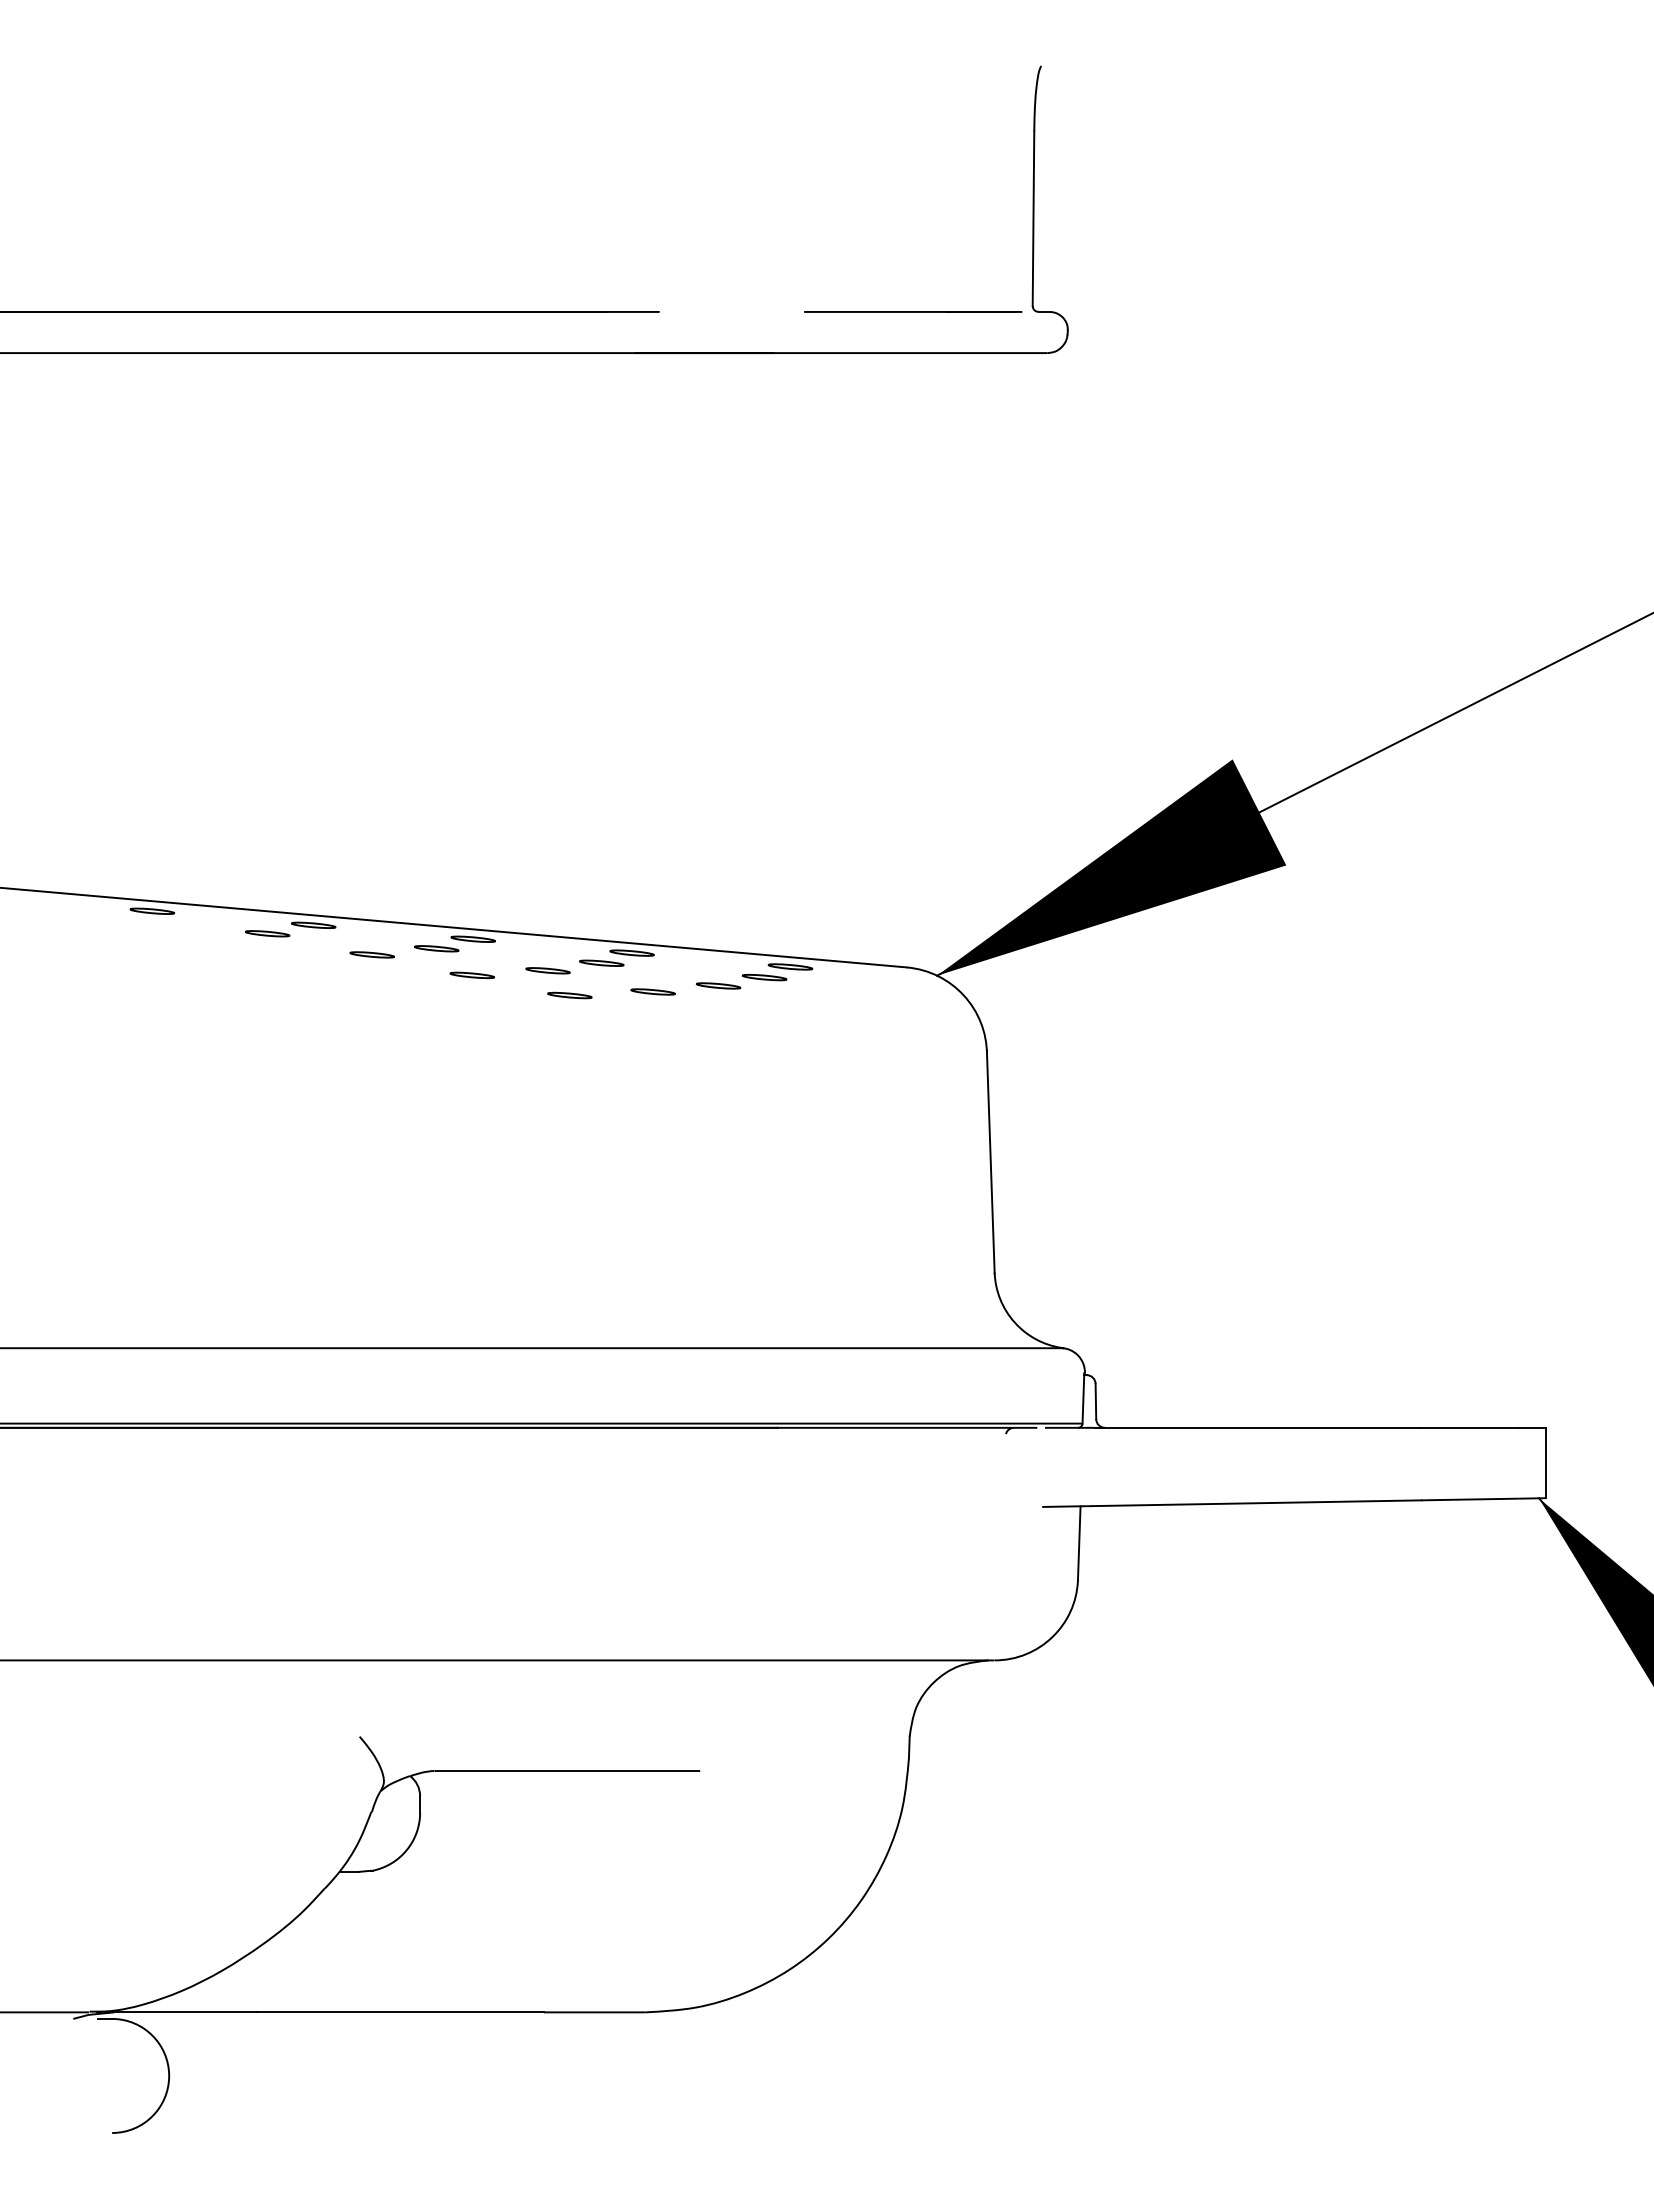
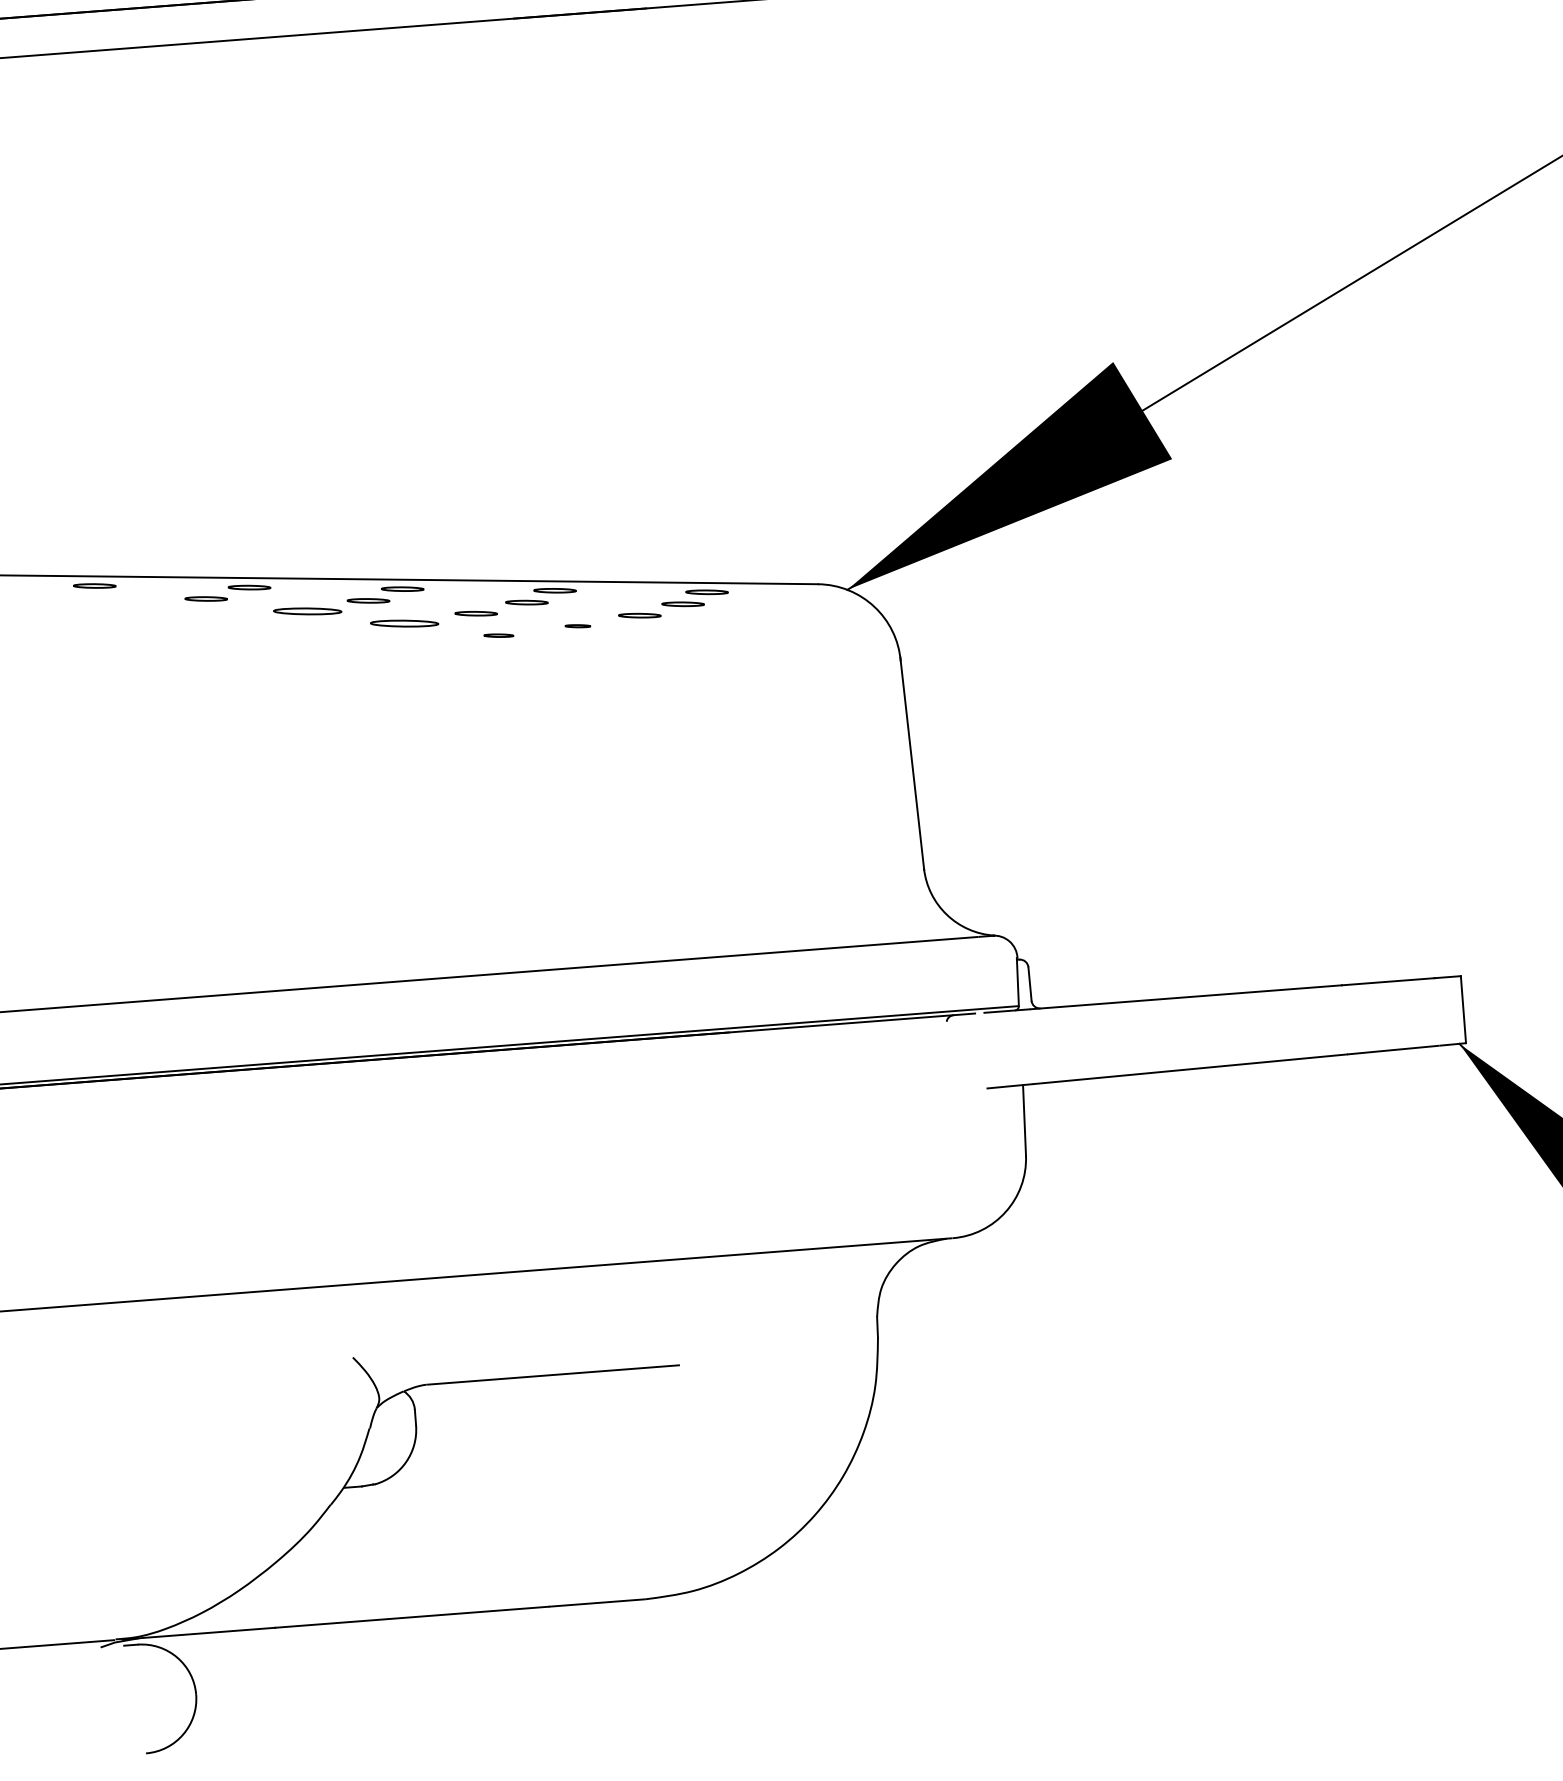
part: (371, 954) -> (306, 611), size x1.6
part: (471, 975) -> (403, 623), size x1.6
part: (652, 991) -> (577, 625), size x0.6
part: (569, 995) -> (498, 635), size x0.7

